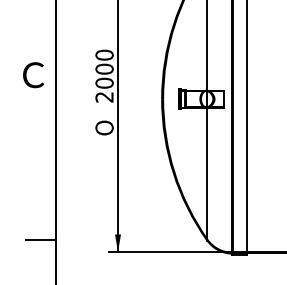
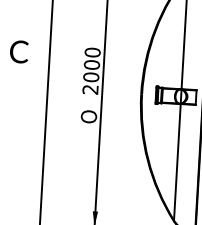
text: (33, 75) -> (19, 52), moved
line: (40, 240) -> (26, 212), removed

